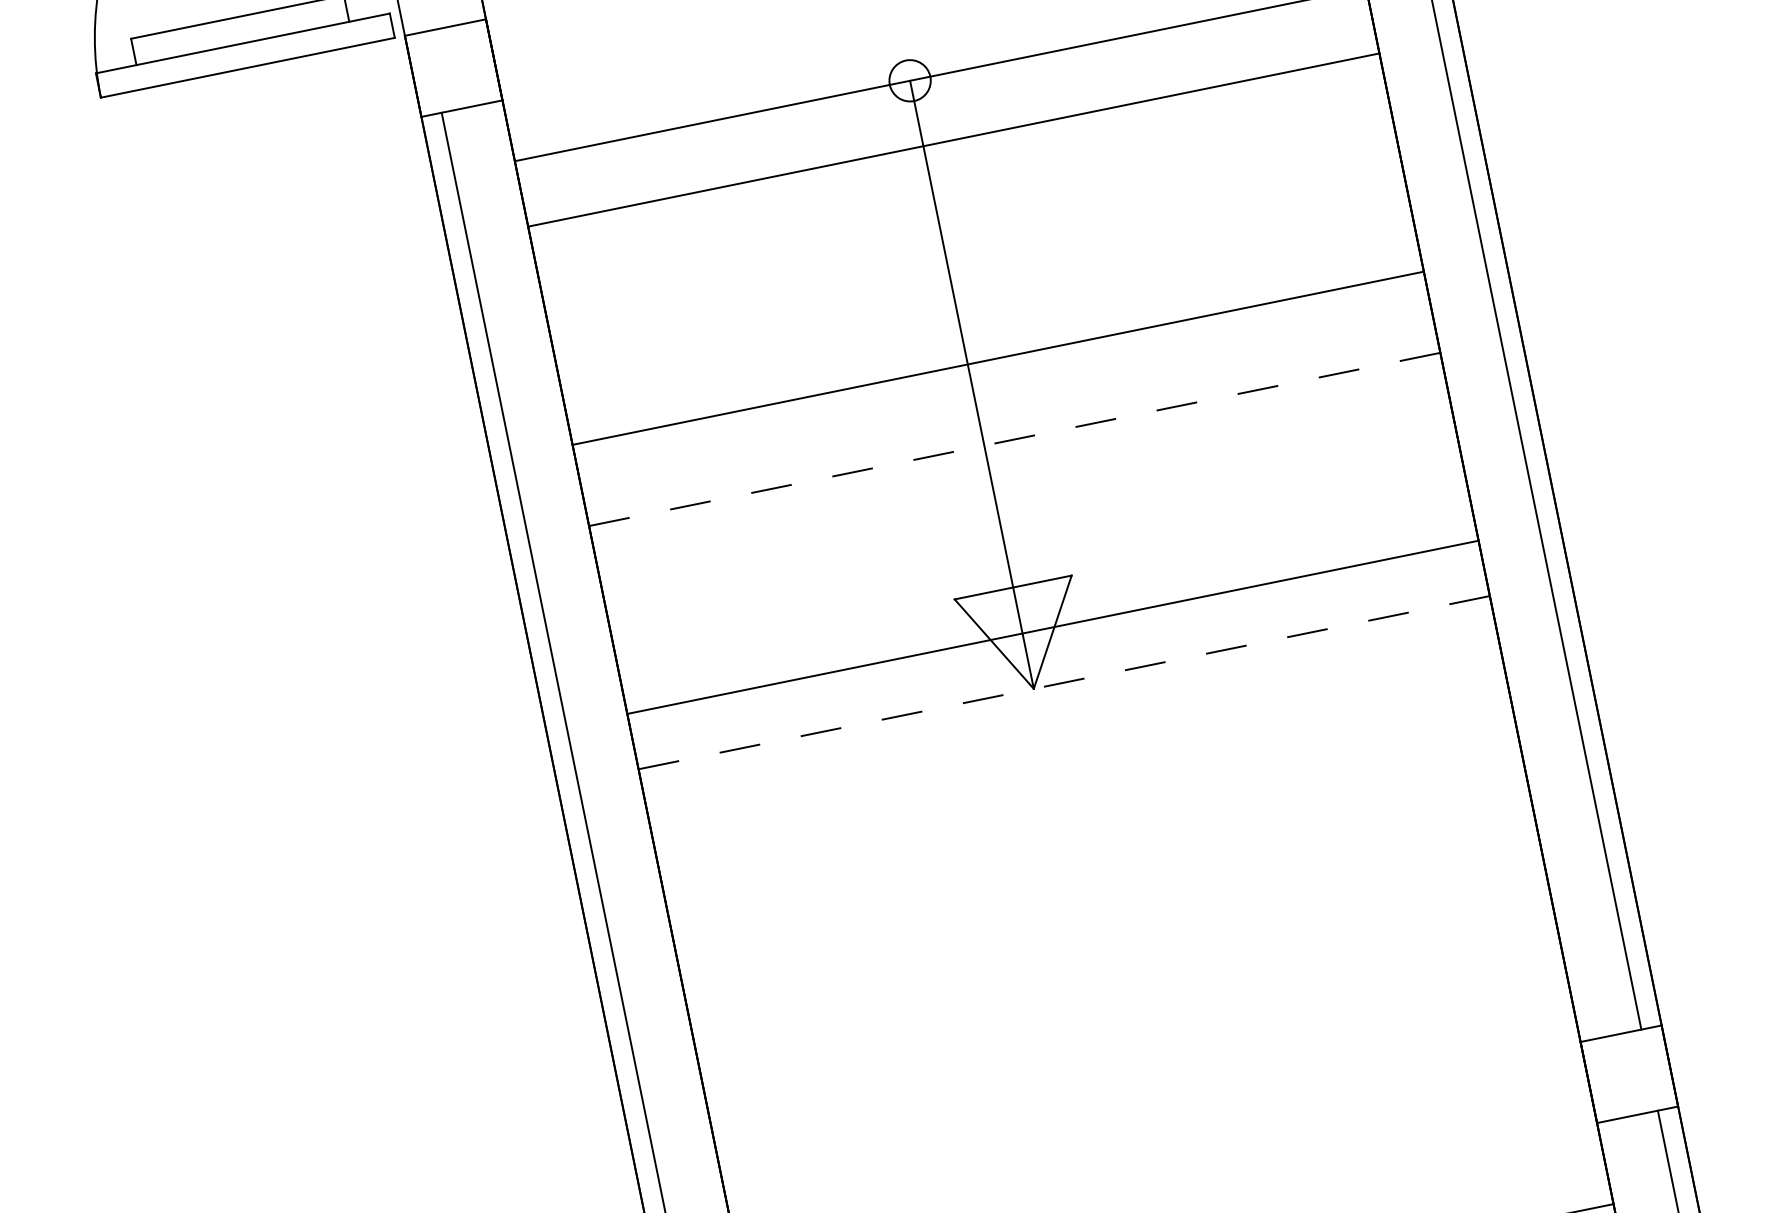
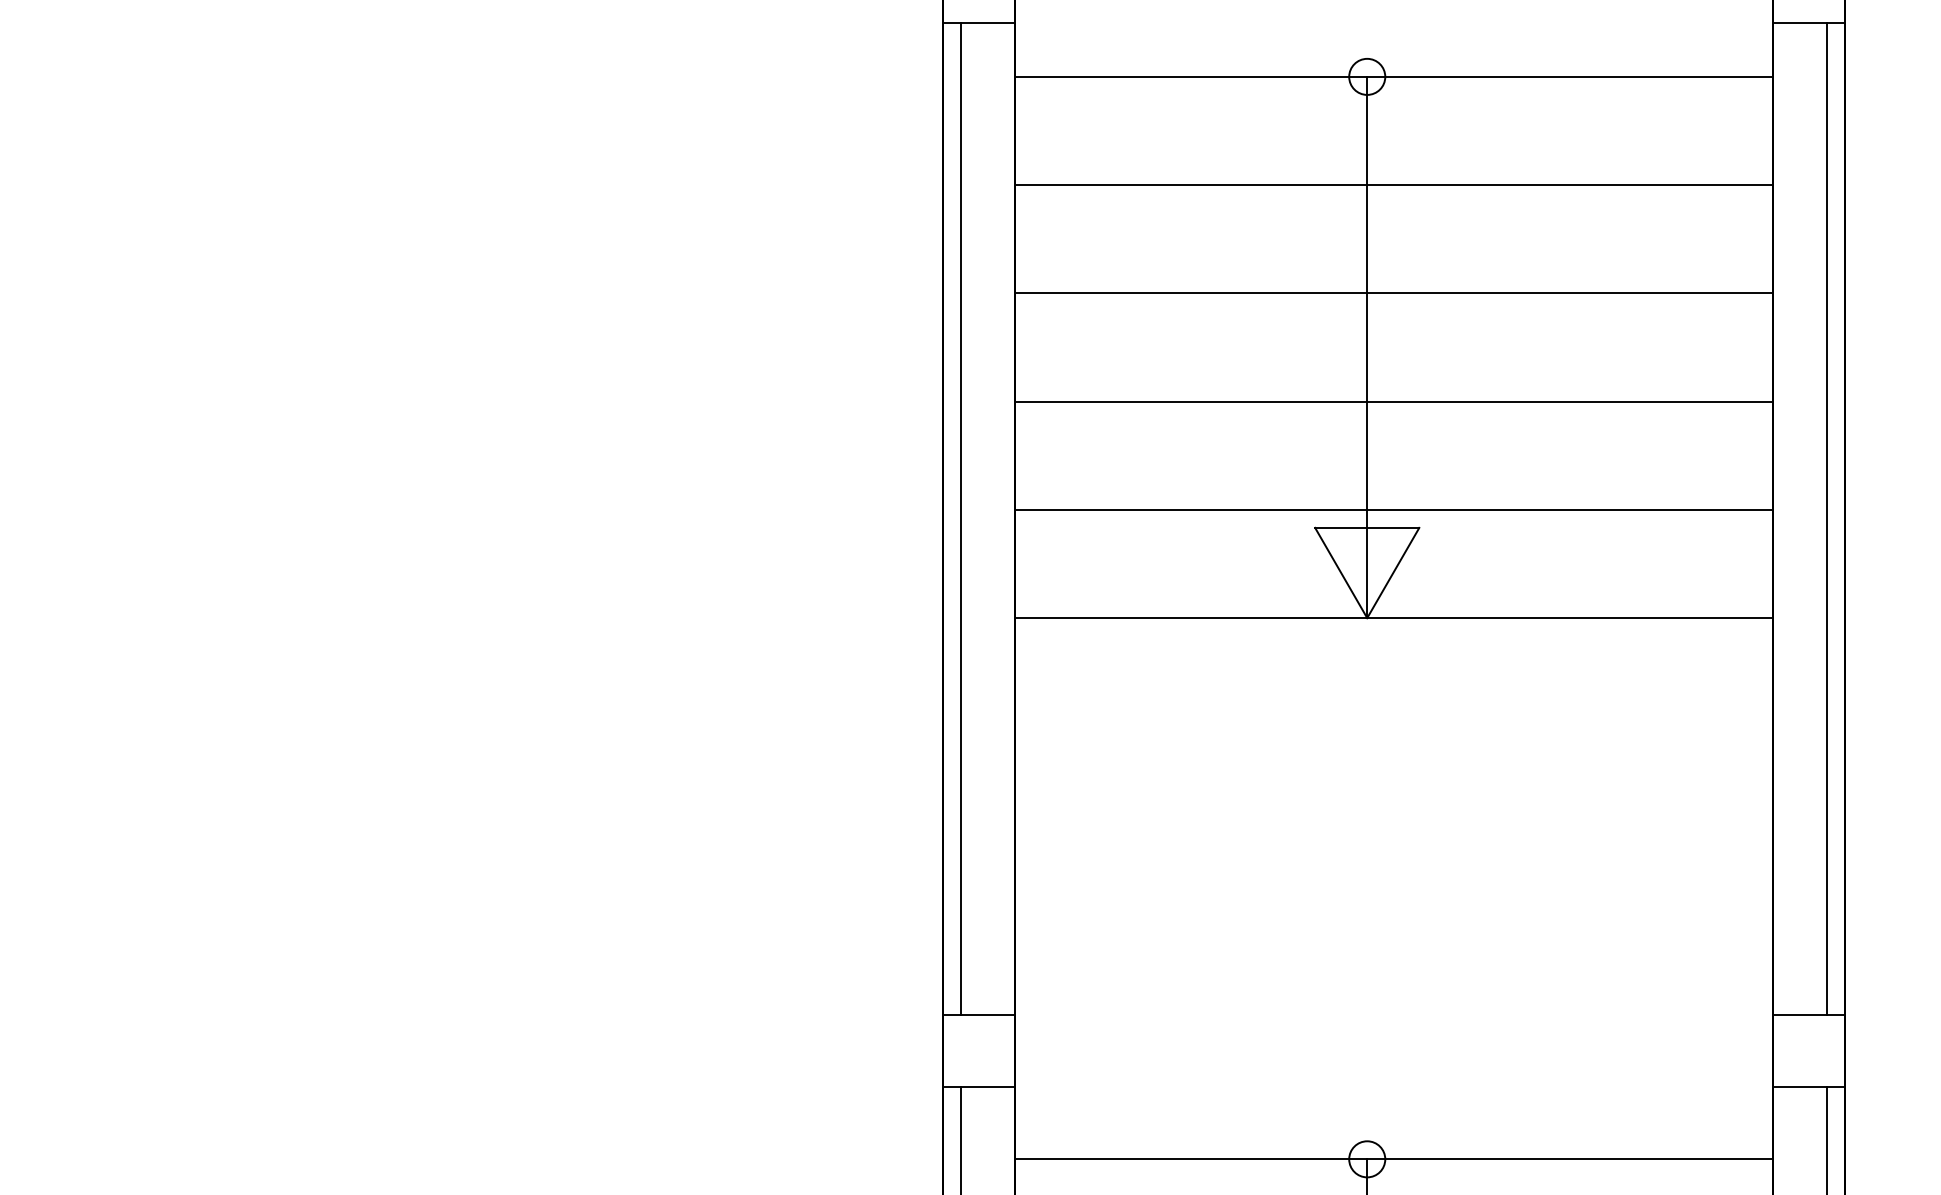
line: (954, 140) -> (1394, 185), moved
line: (998, 358) -> (1394, 293), moved
line: (1014, 439) -> (1394, 401), dashed -> solid
line: (1053, 626) -> (1394, 509), moved
line: (1064, 683) -> (1394, 618), dashed -> solid

